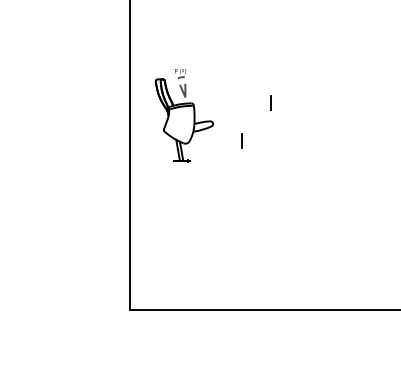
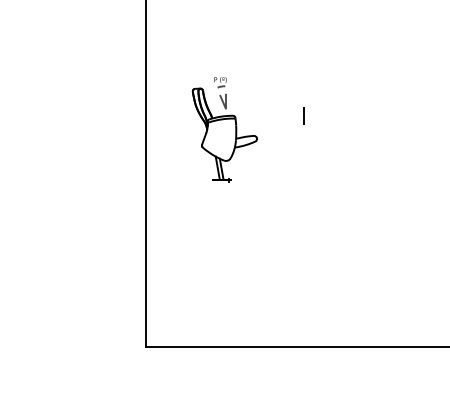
part: (183, 115) -> (223, 129), moved
line: (241, 140) -> (270, 157), removed

